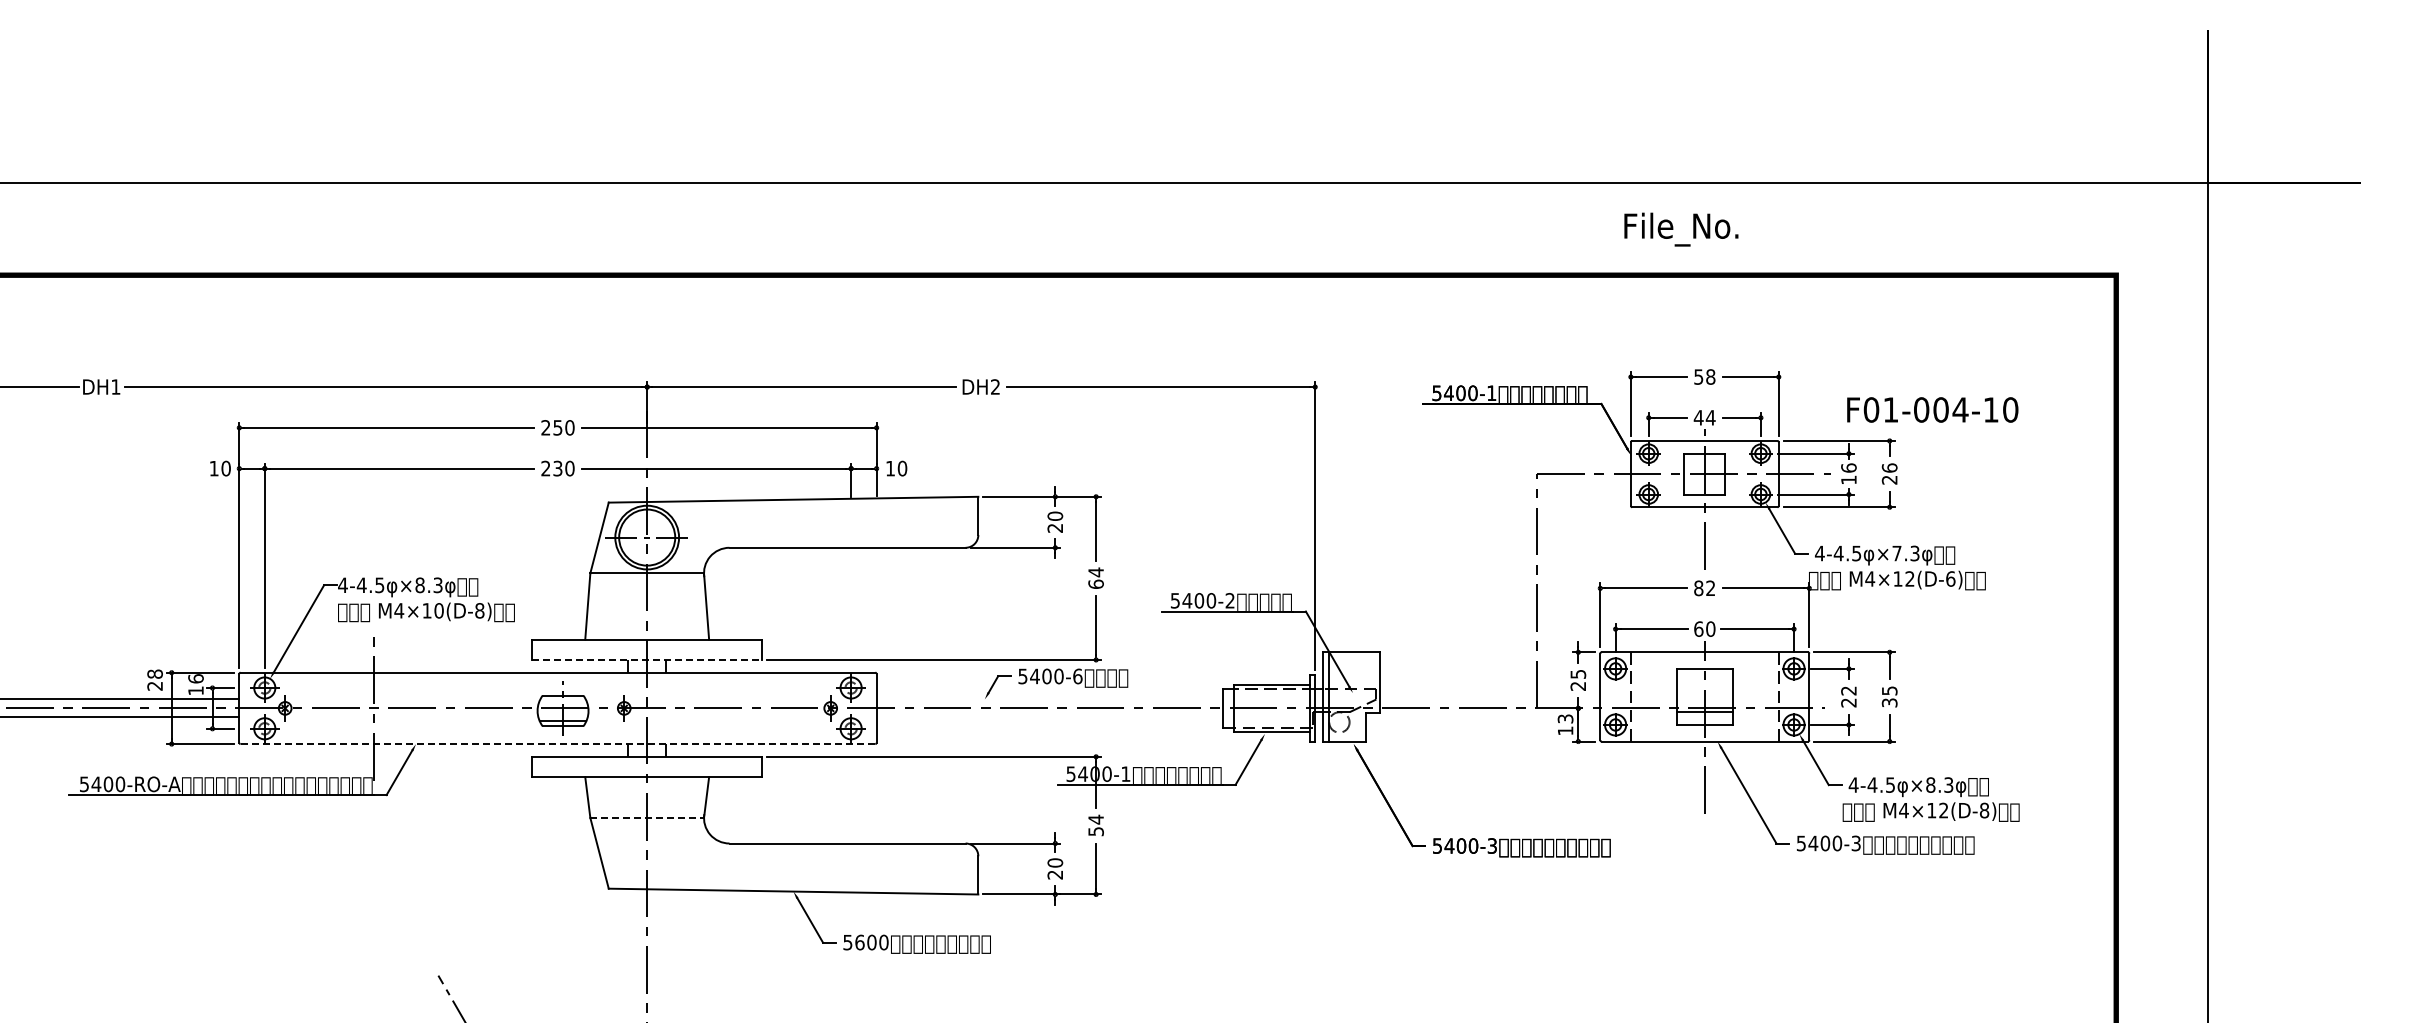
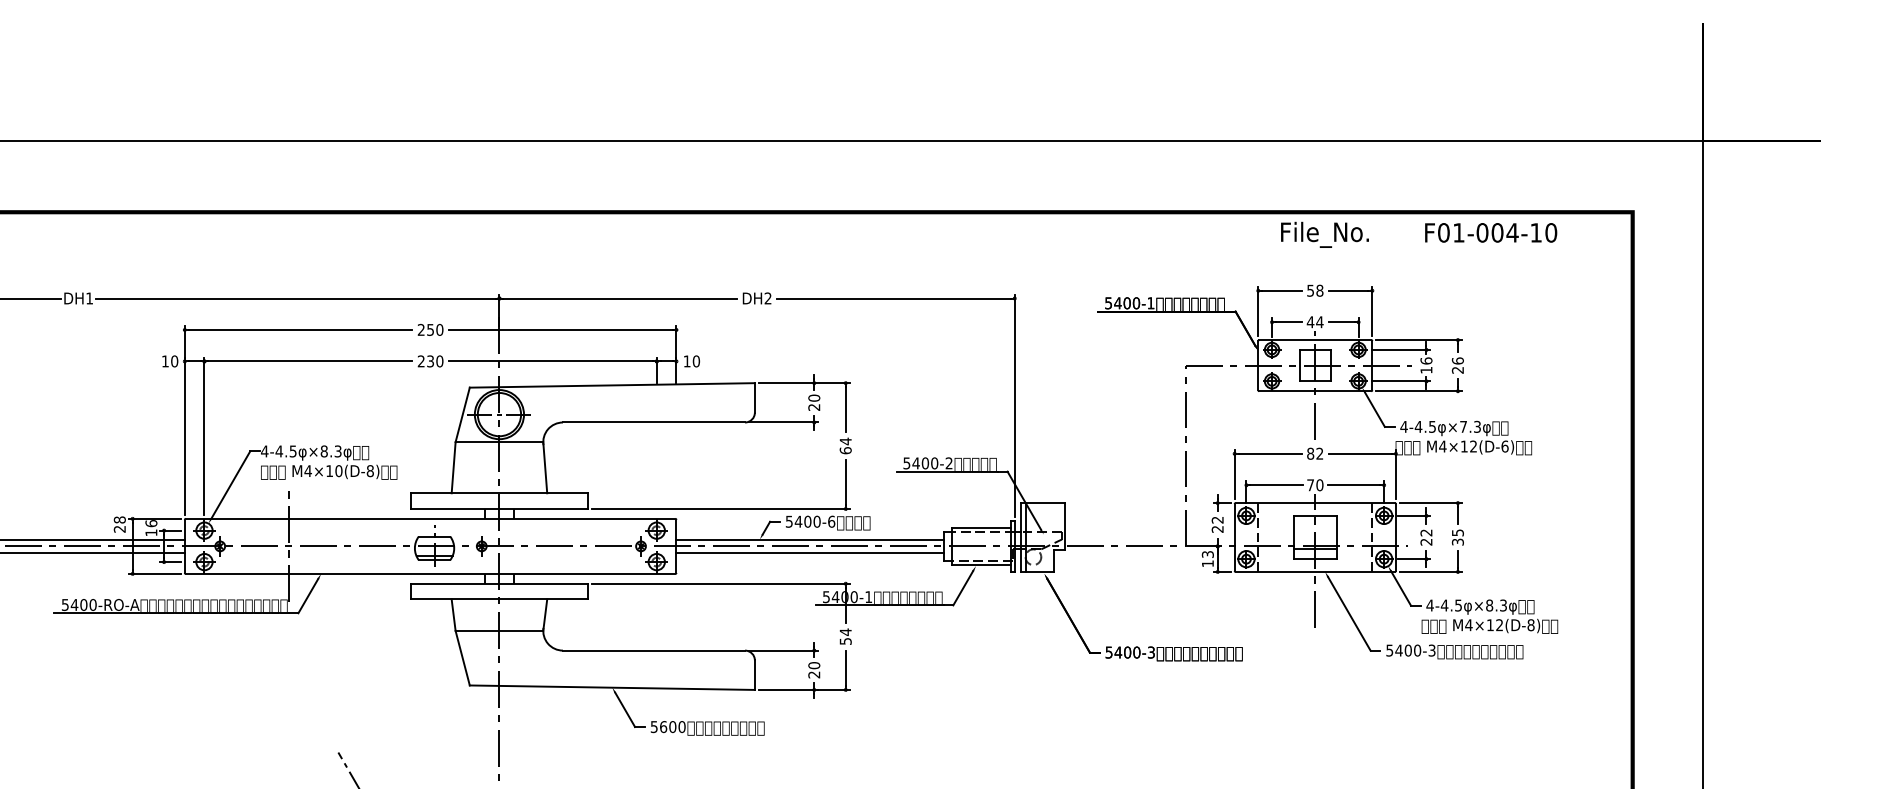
text: (1681, 229) -> (1325, 234), moved
text: (1932, 409) -> (1490, 232), moved
text: (1698, 628) -> (1310, 484), 60 -> 70
line: (647, 659) -> (499, 508), dashed -> solid
text: (1578, 674) -> (1217, 520), 25 -> 22
line: (1049, 699) -> (809, 539), added
line: (1049, 717) -> (809, 553), added
line: (558, 744) -> (431, 574), dashed -> solid
line: (647, 818) -> (499, 631), dashed -> solid

